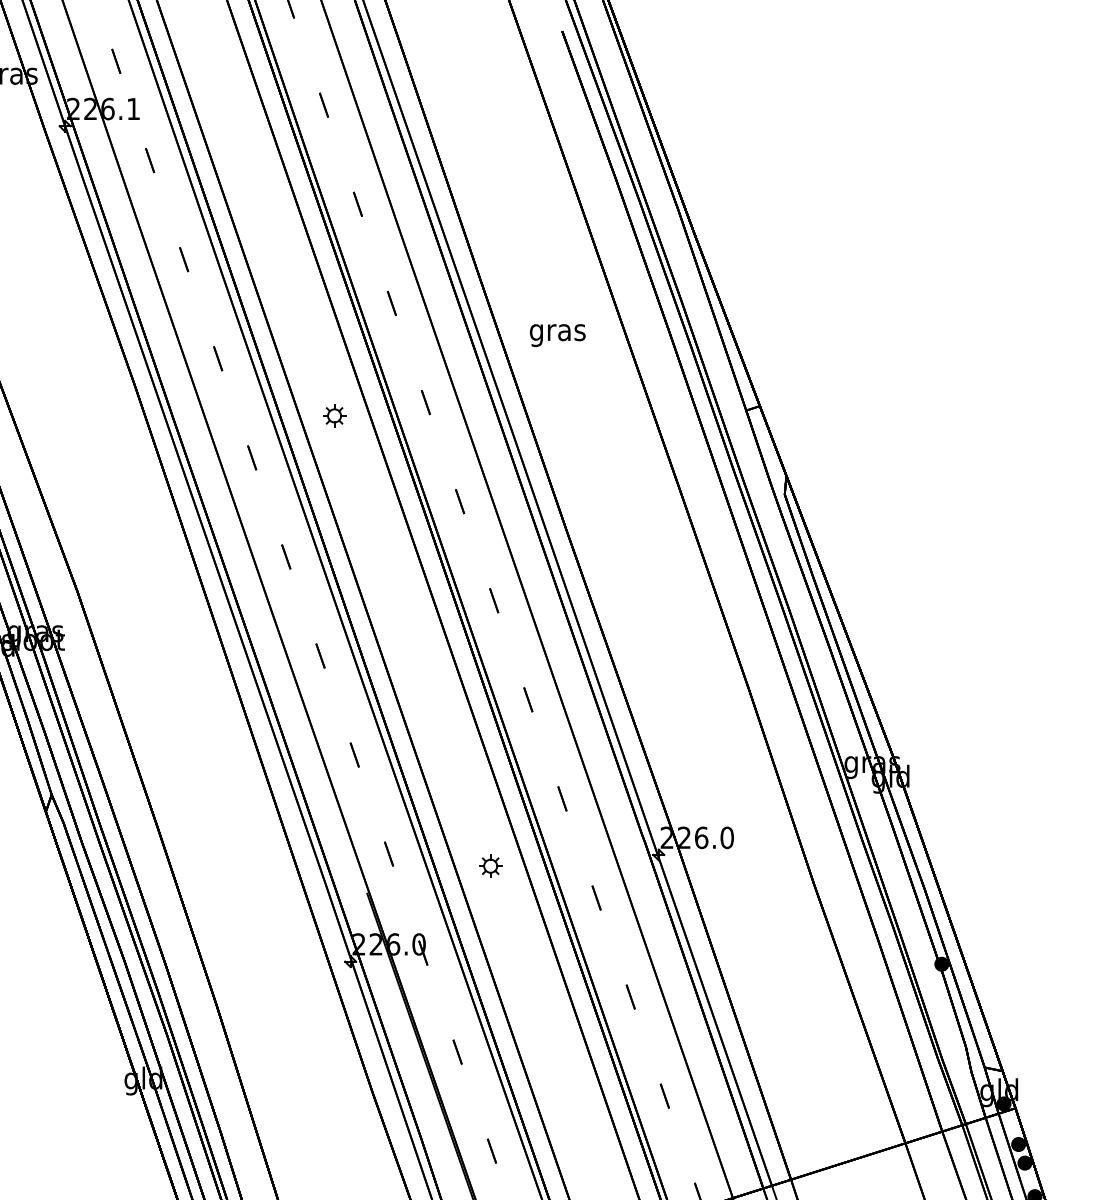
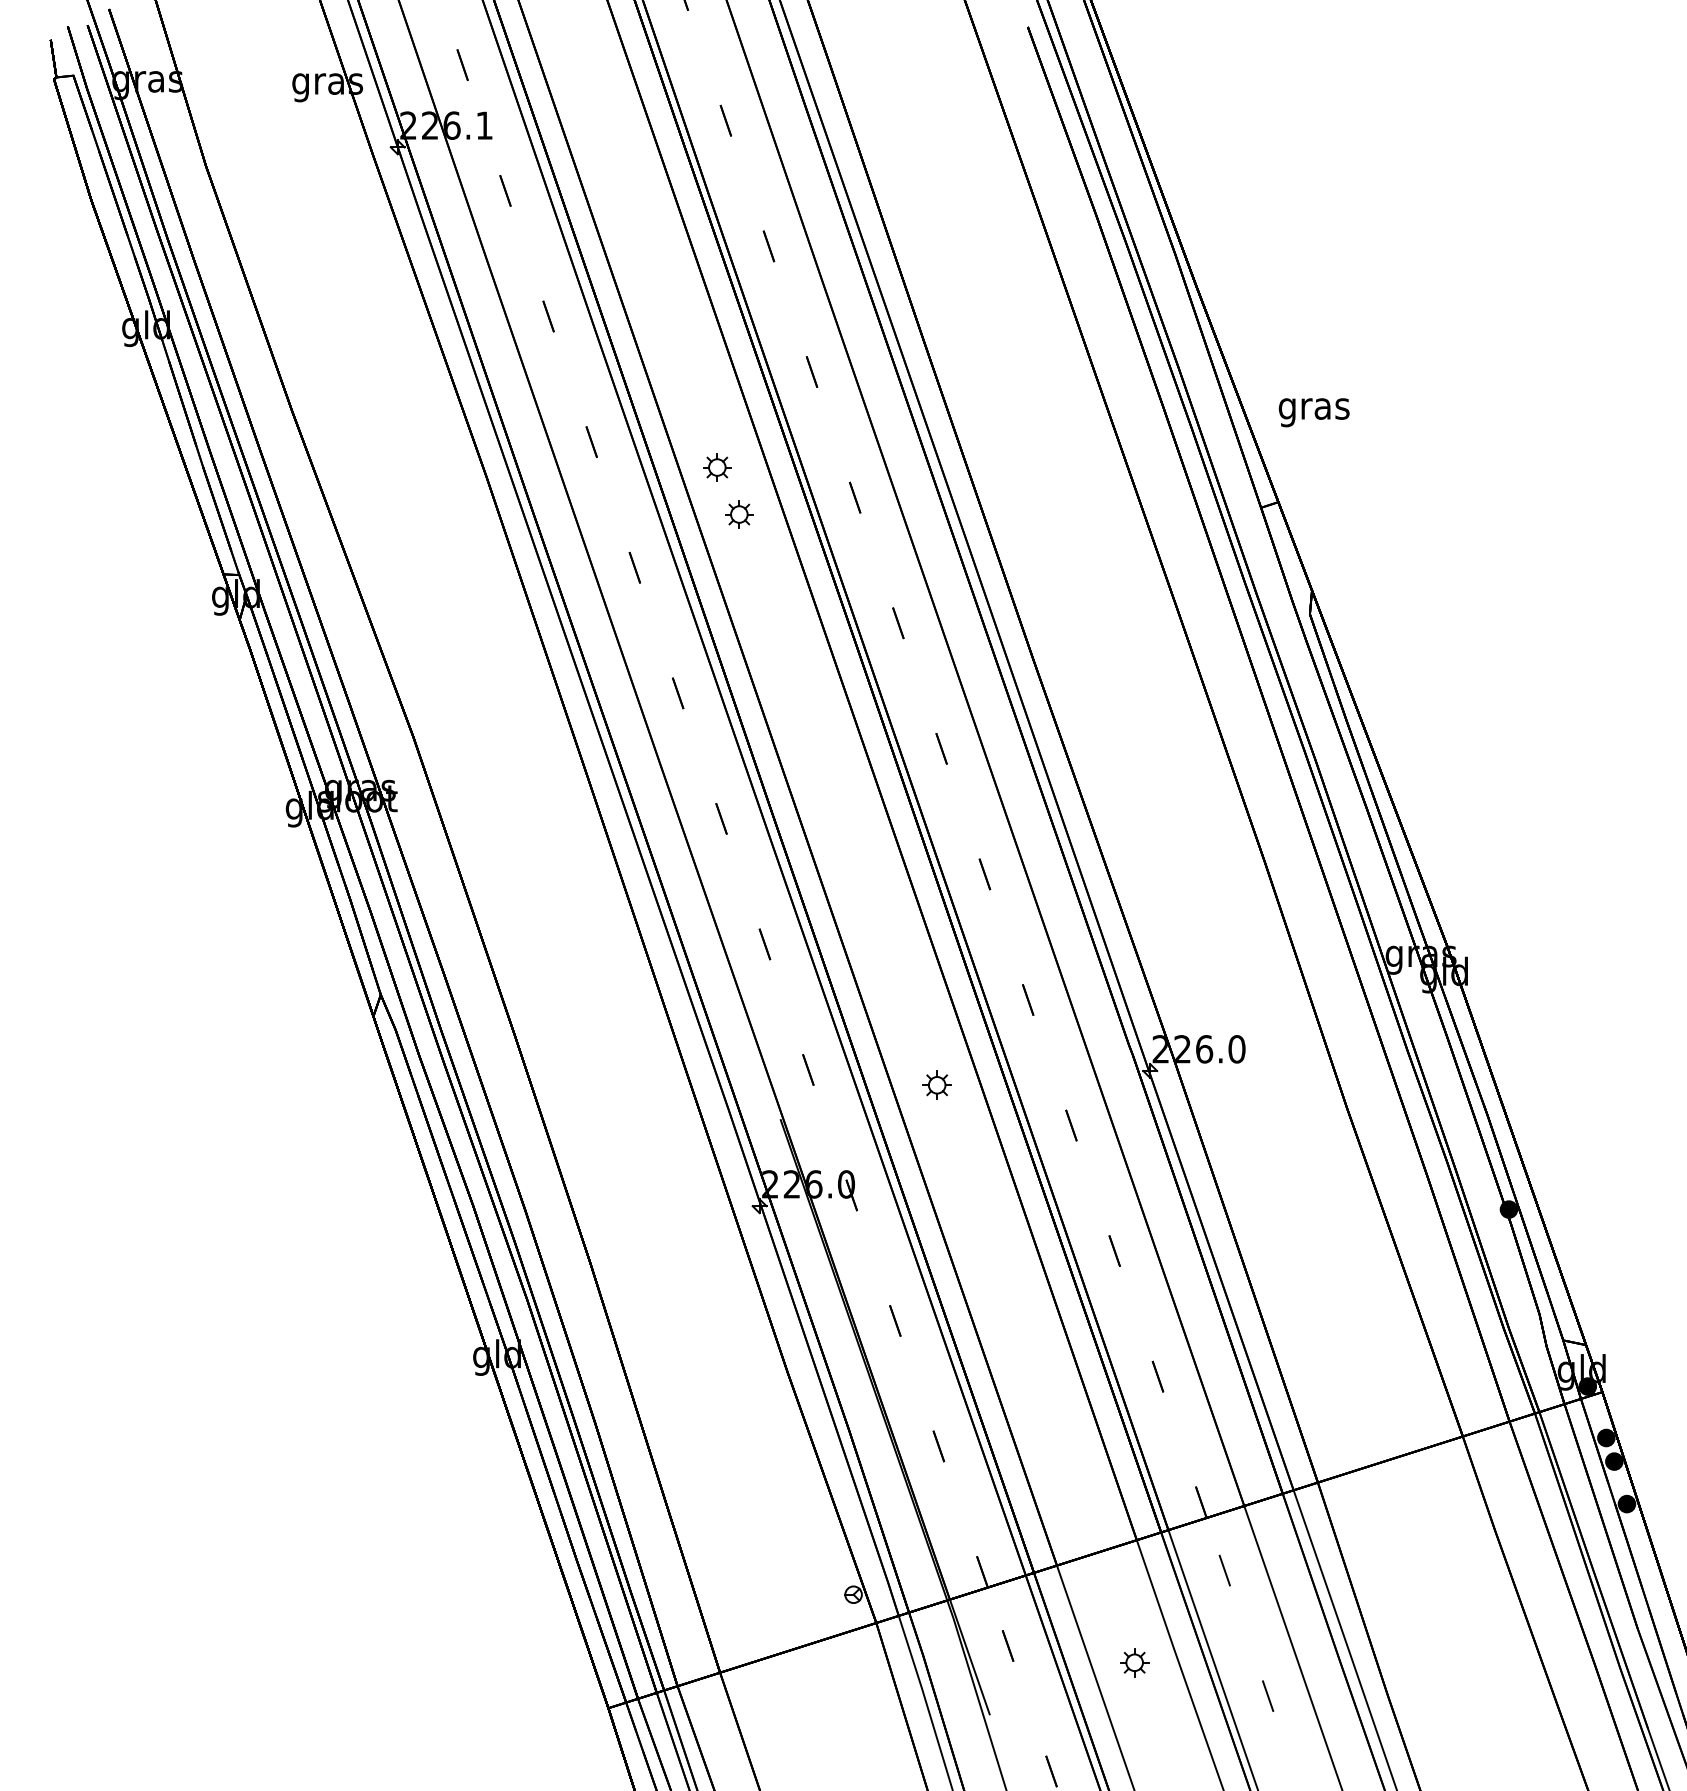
text: (557, 335) -> (1313, 412), moved
part: (317, 378) -> (717, 467), added

